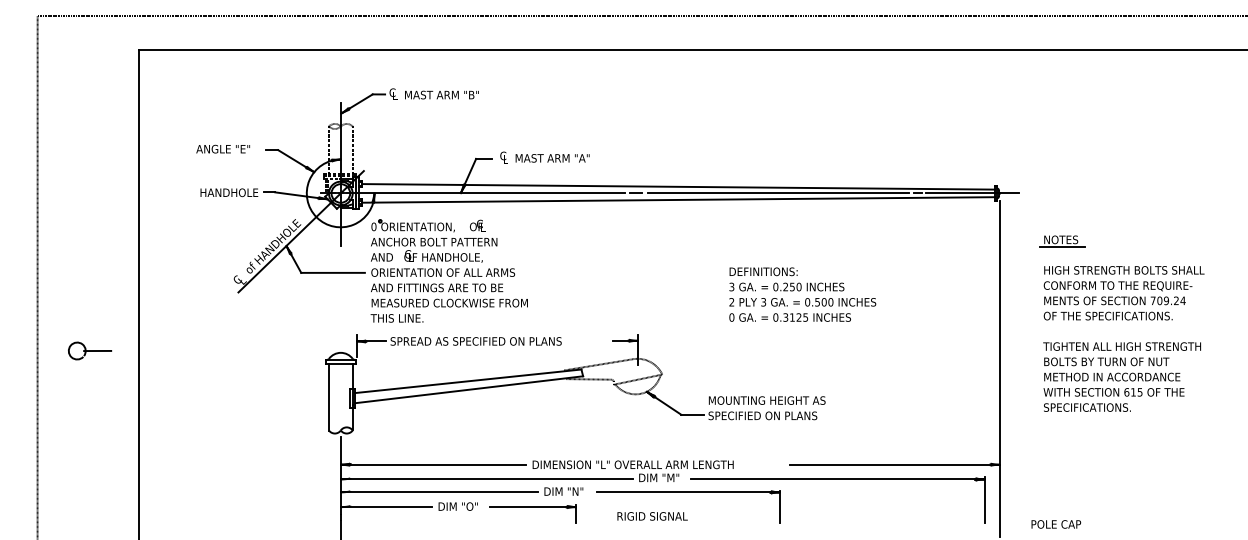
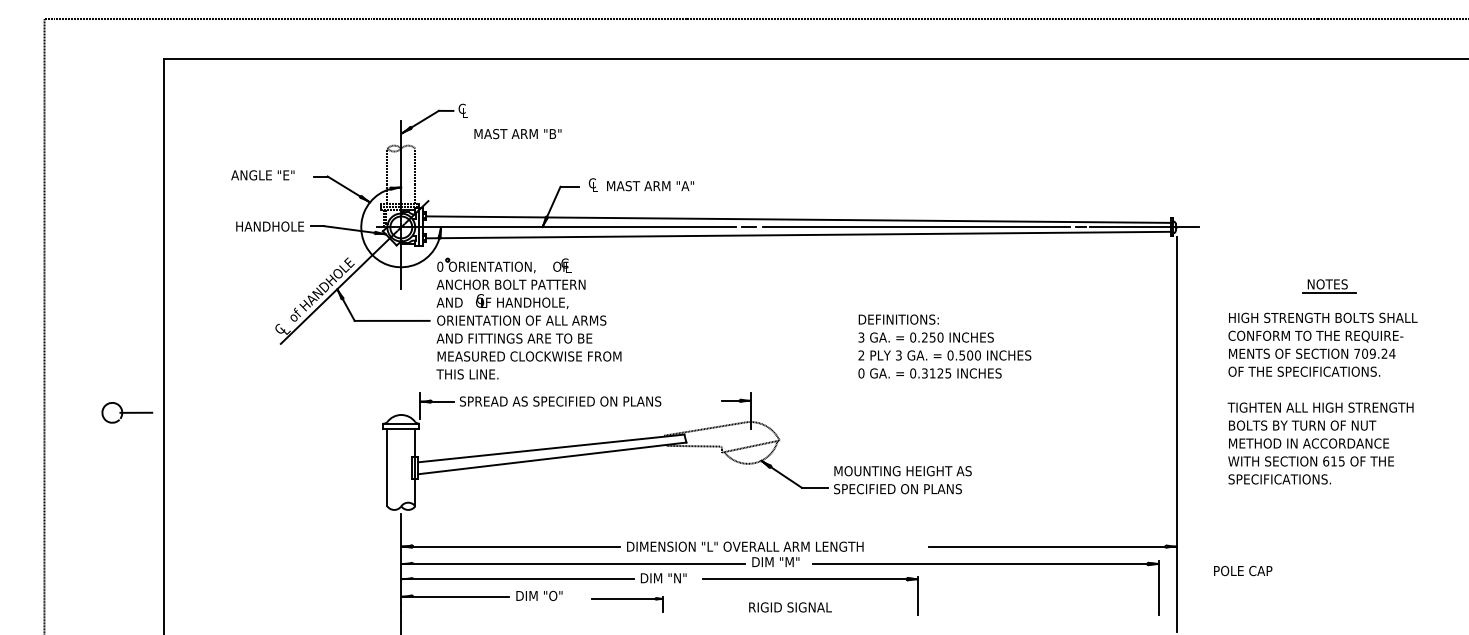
text: (441, 94) -> (517, 133), moved
part: (1062, 241) -> (1329, 286), moved
part: (90, 350) -> (127, 412), moved
part: (532, 513) -> (626, 604), size x0.7
text: (652, 516) -> (790, 607), moved
text: (1056, 524) -> (1243, 571), moved

